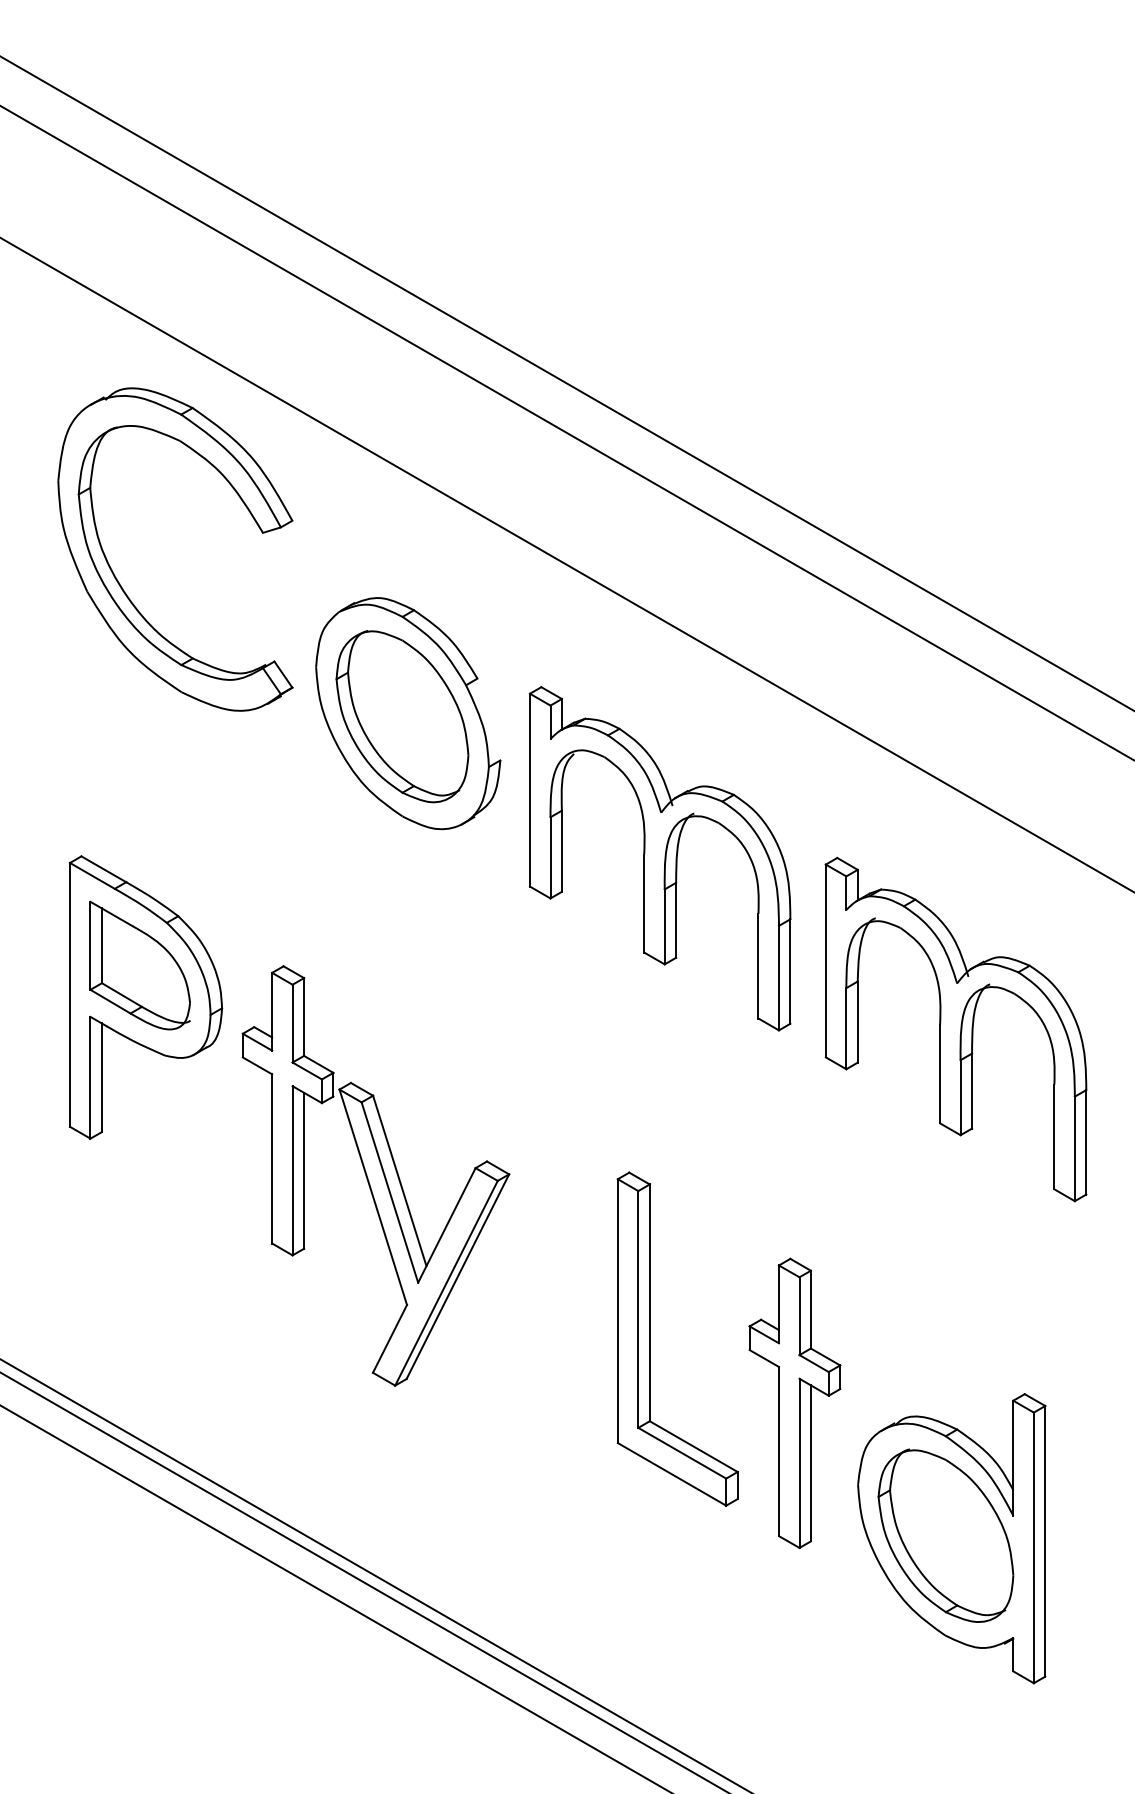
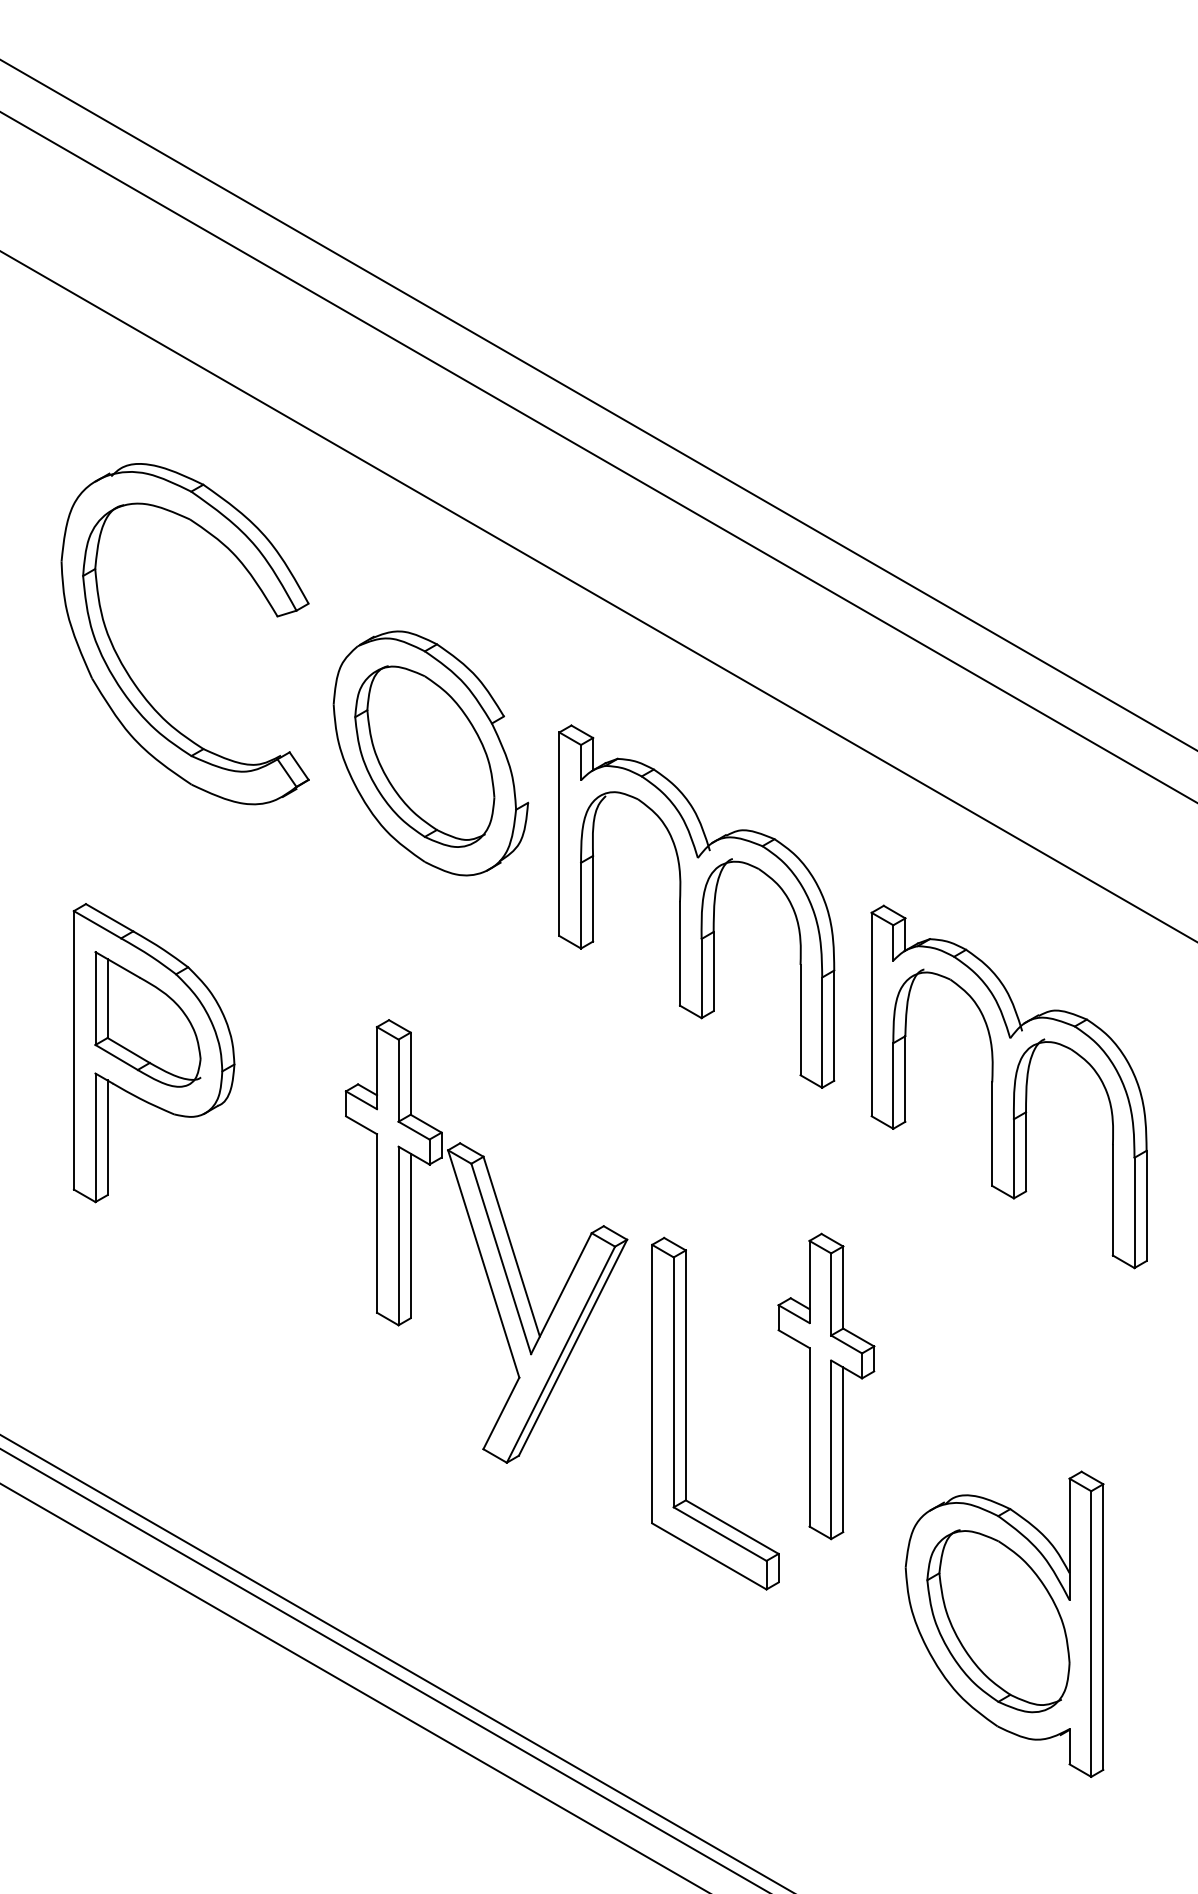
part: (118, 580) -> (125, 666), moved
part: (375, 1175) -> (486, 1240), moved
part: (794, 1403) -> (825, 1386), moved

